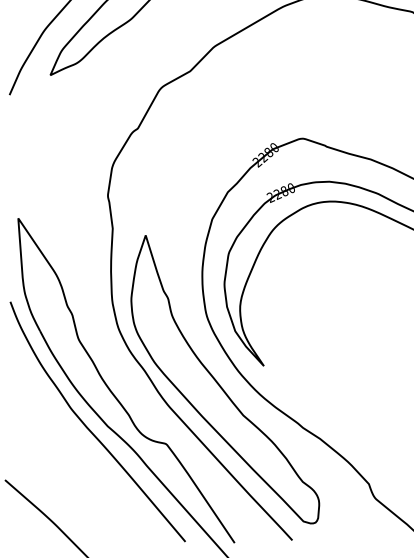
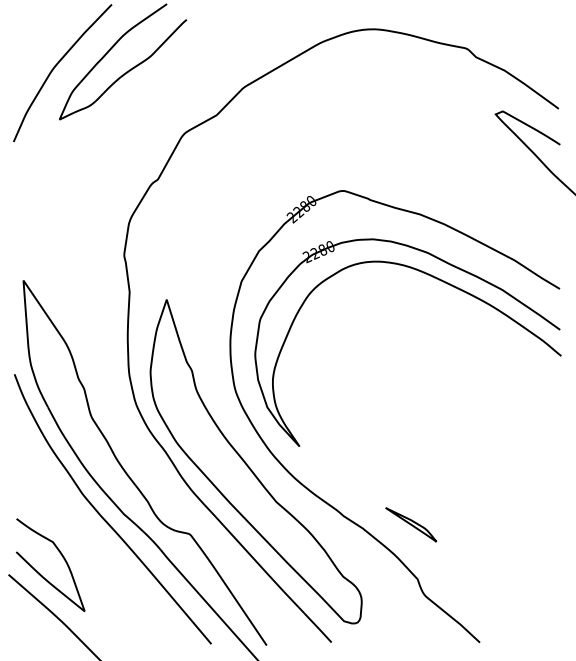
part: (363, 435) -> (411, 524), added
curve: (33, 478) -> (40, 573), added

